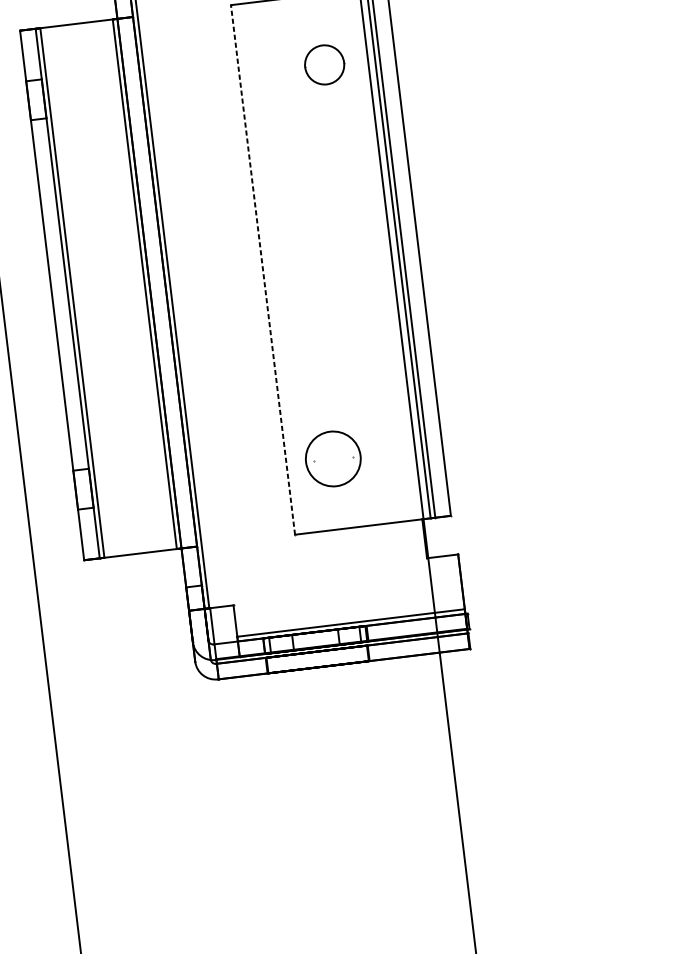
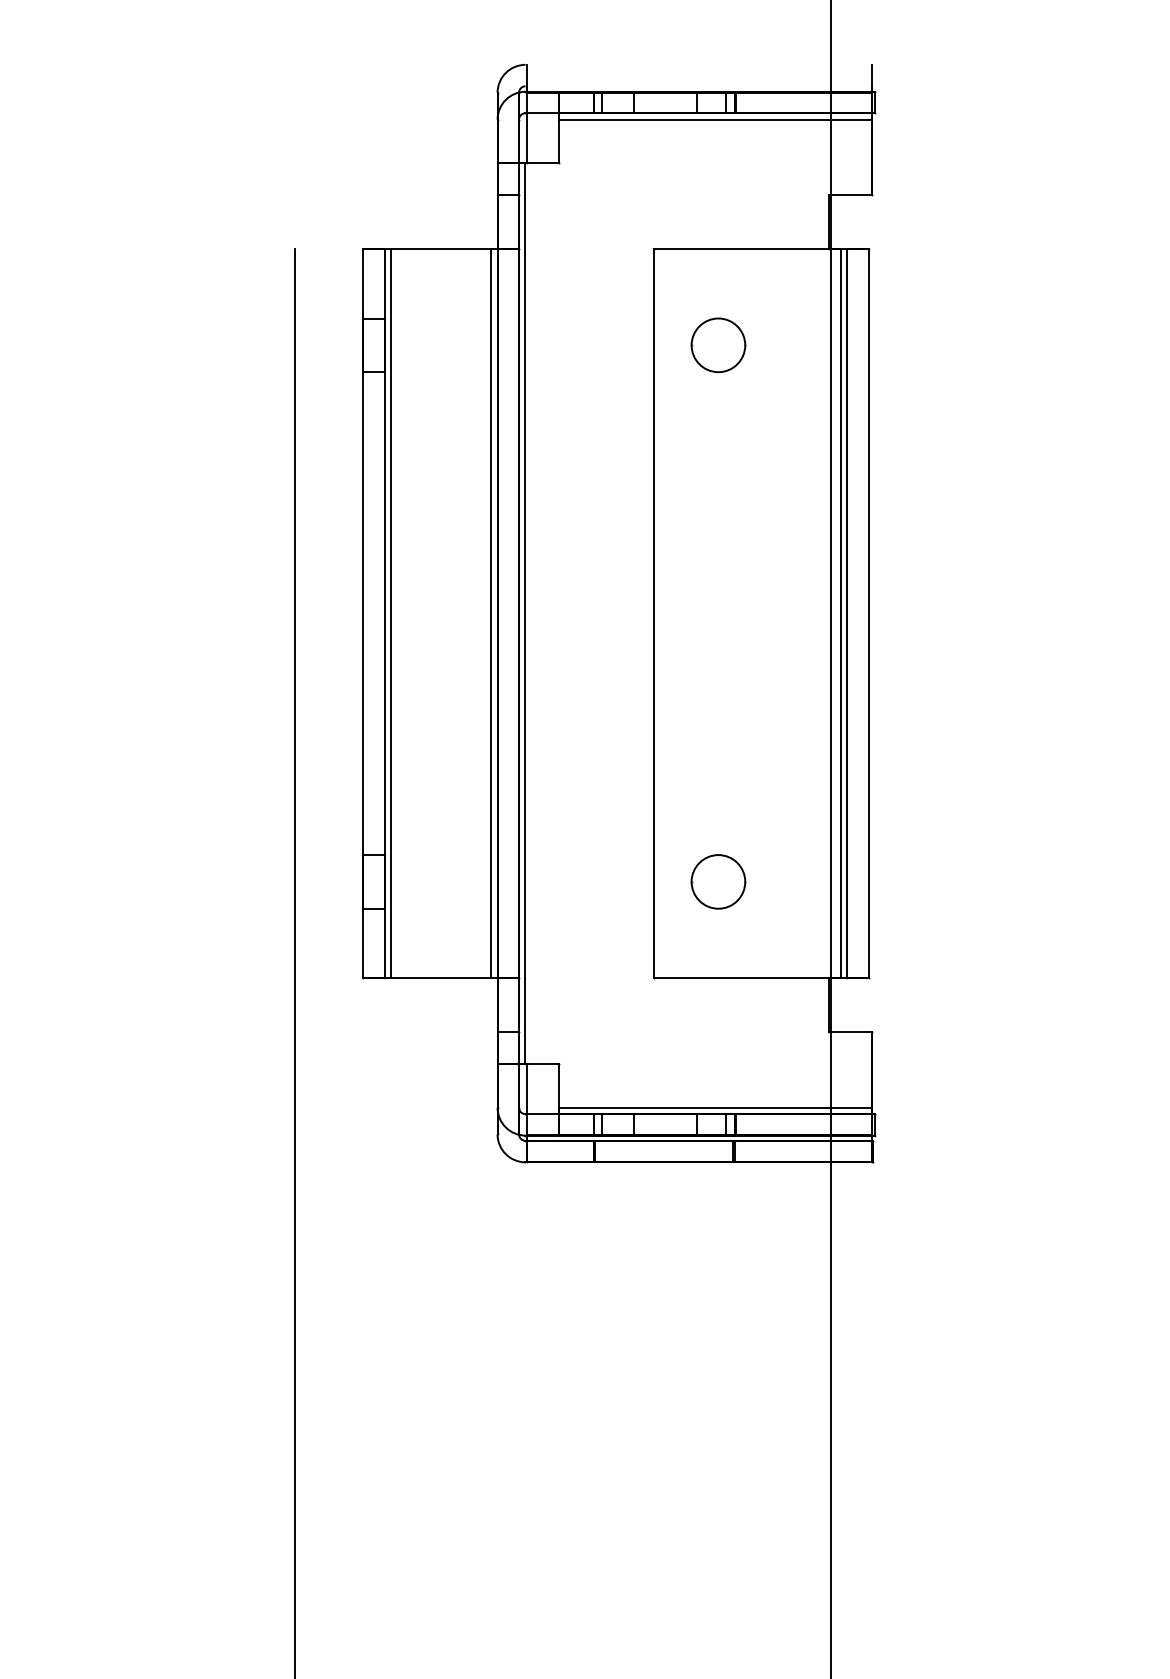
part: (324, 65) -> (718, 345), moved
line: (263, 269) -> (654, 613), dashed -> solid
circle: (333, 458) -> (718, 881), size x0.71

